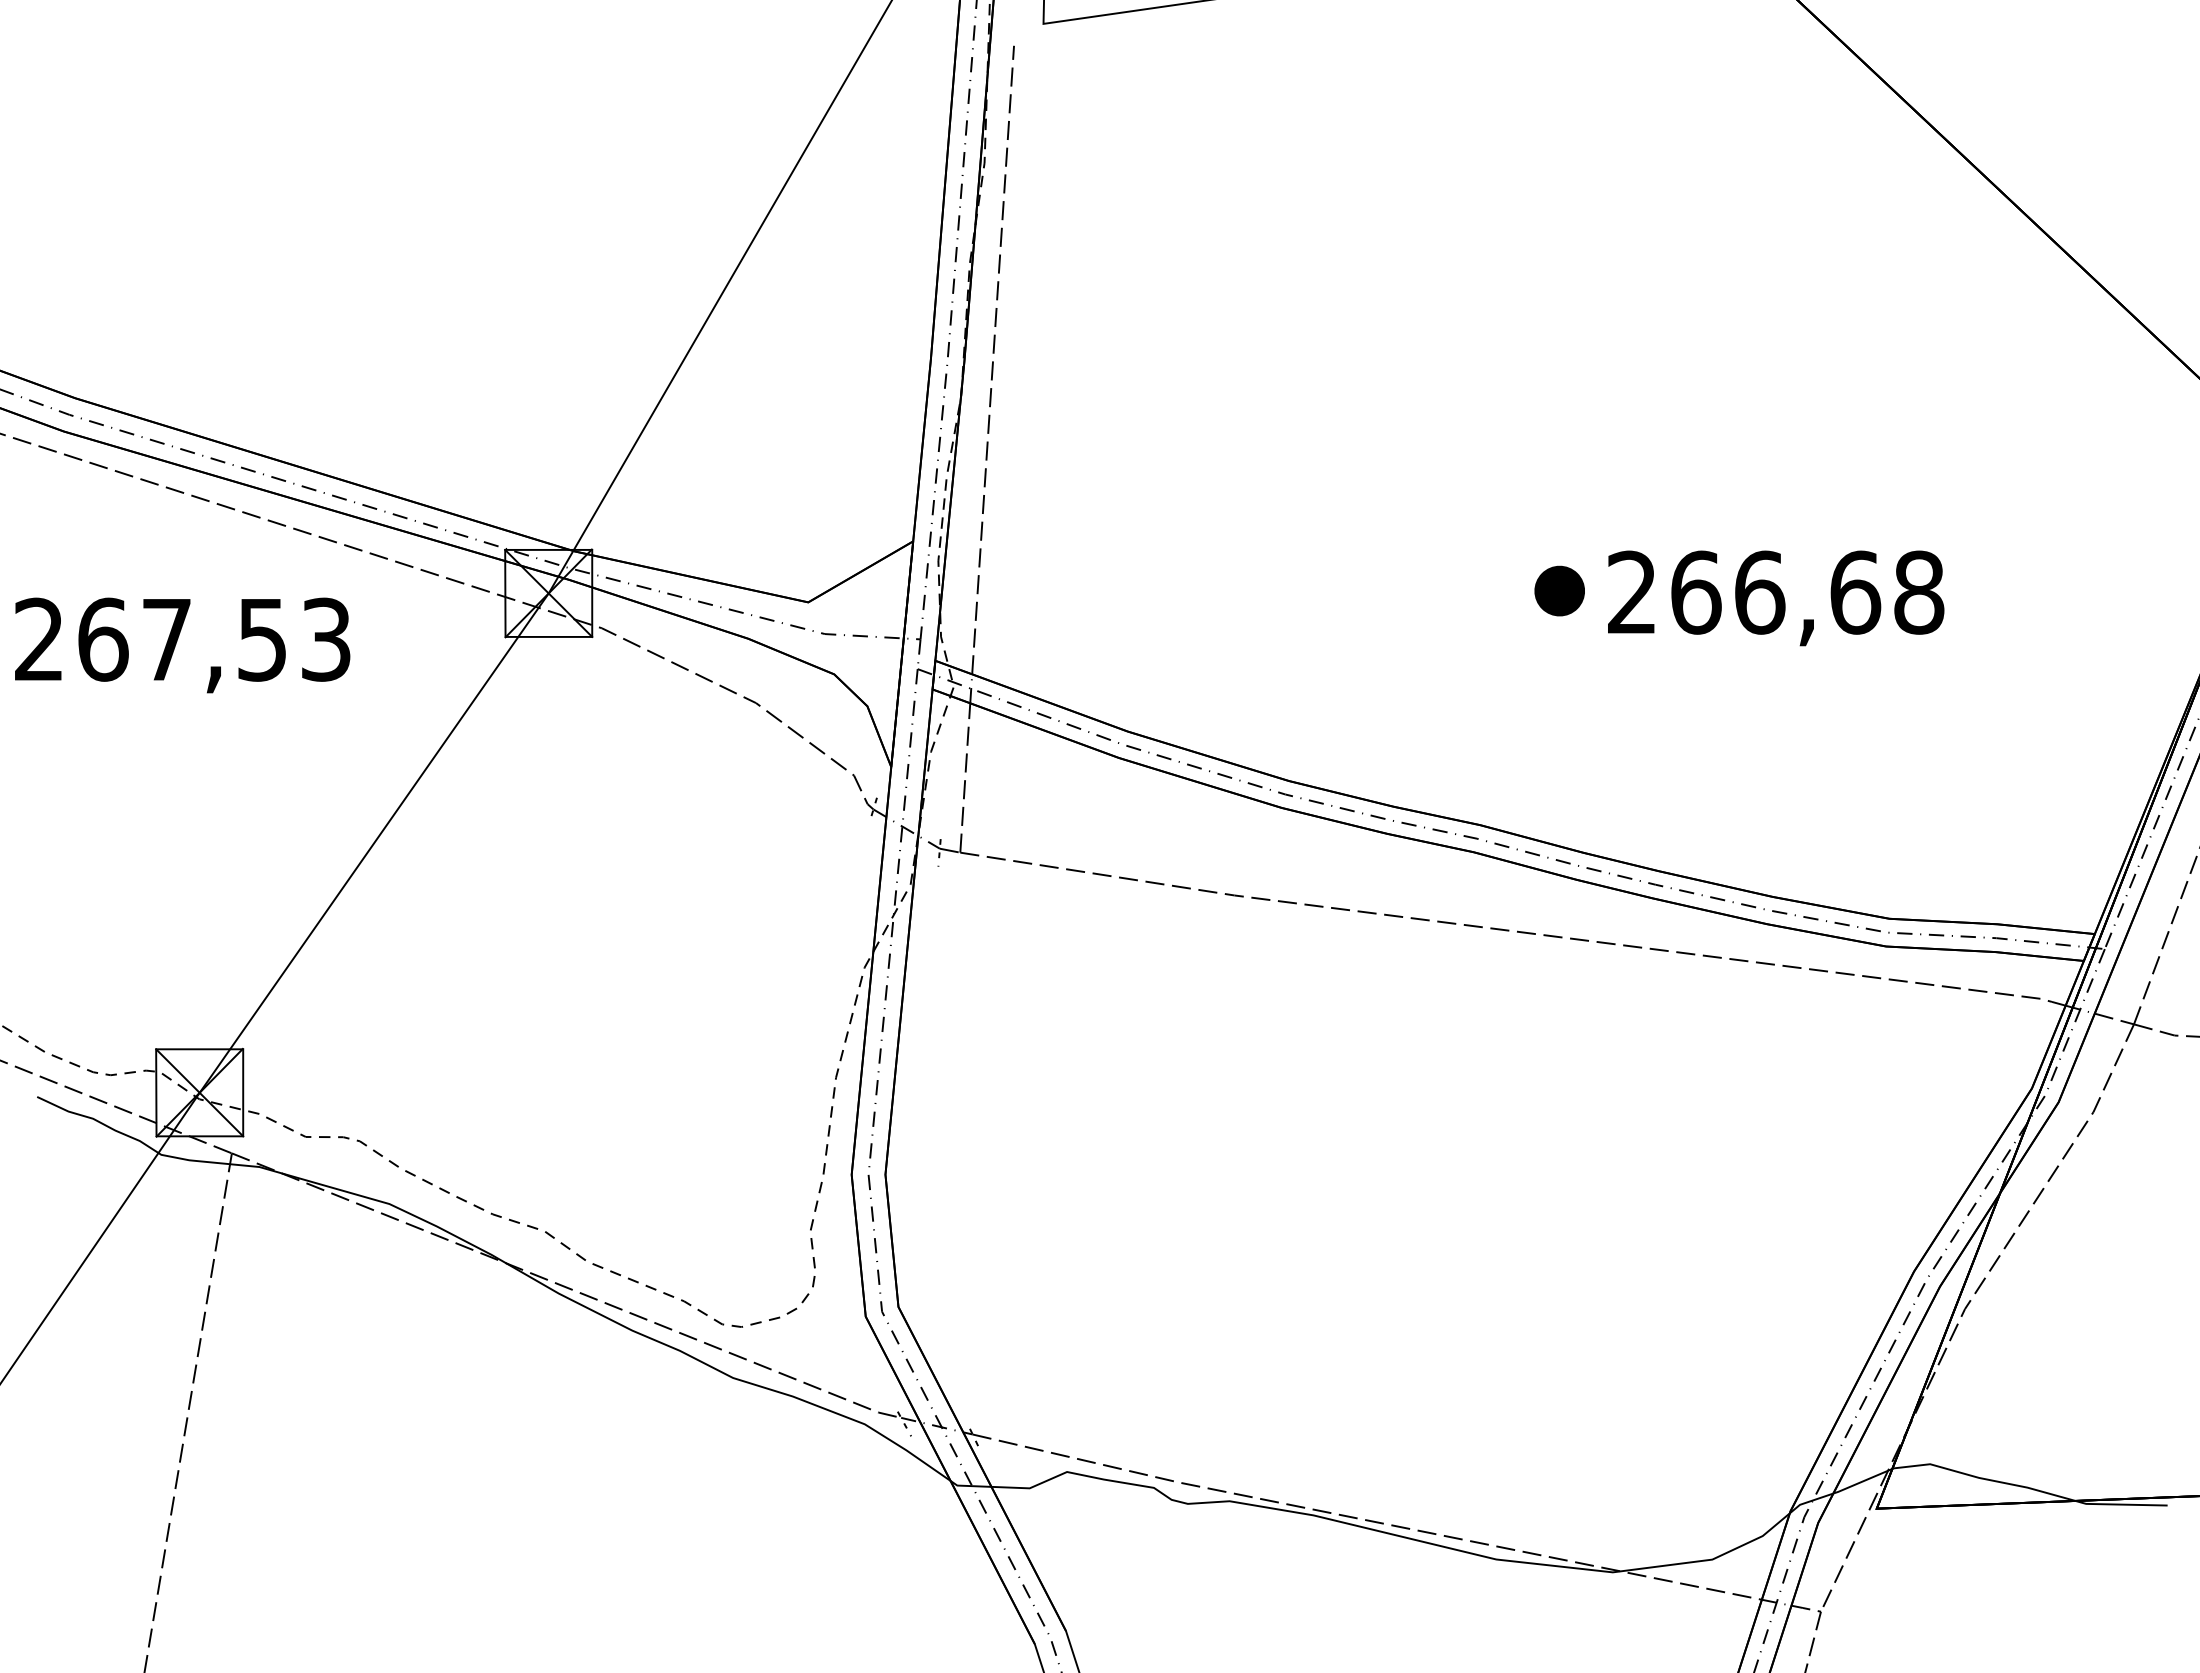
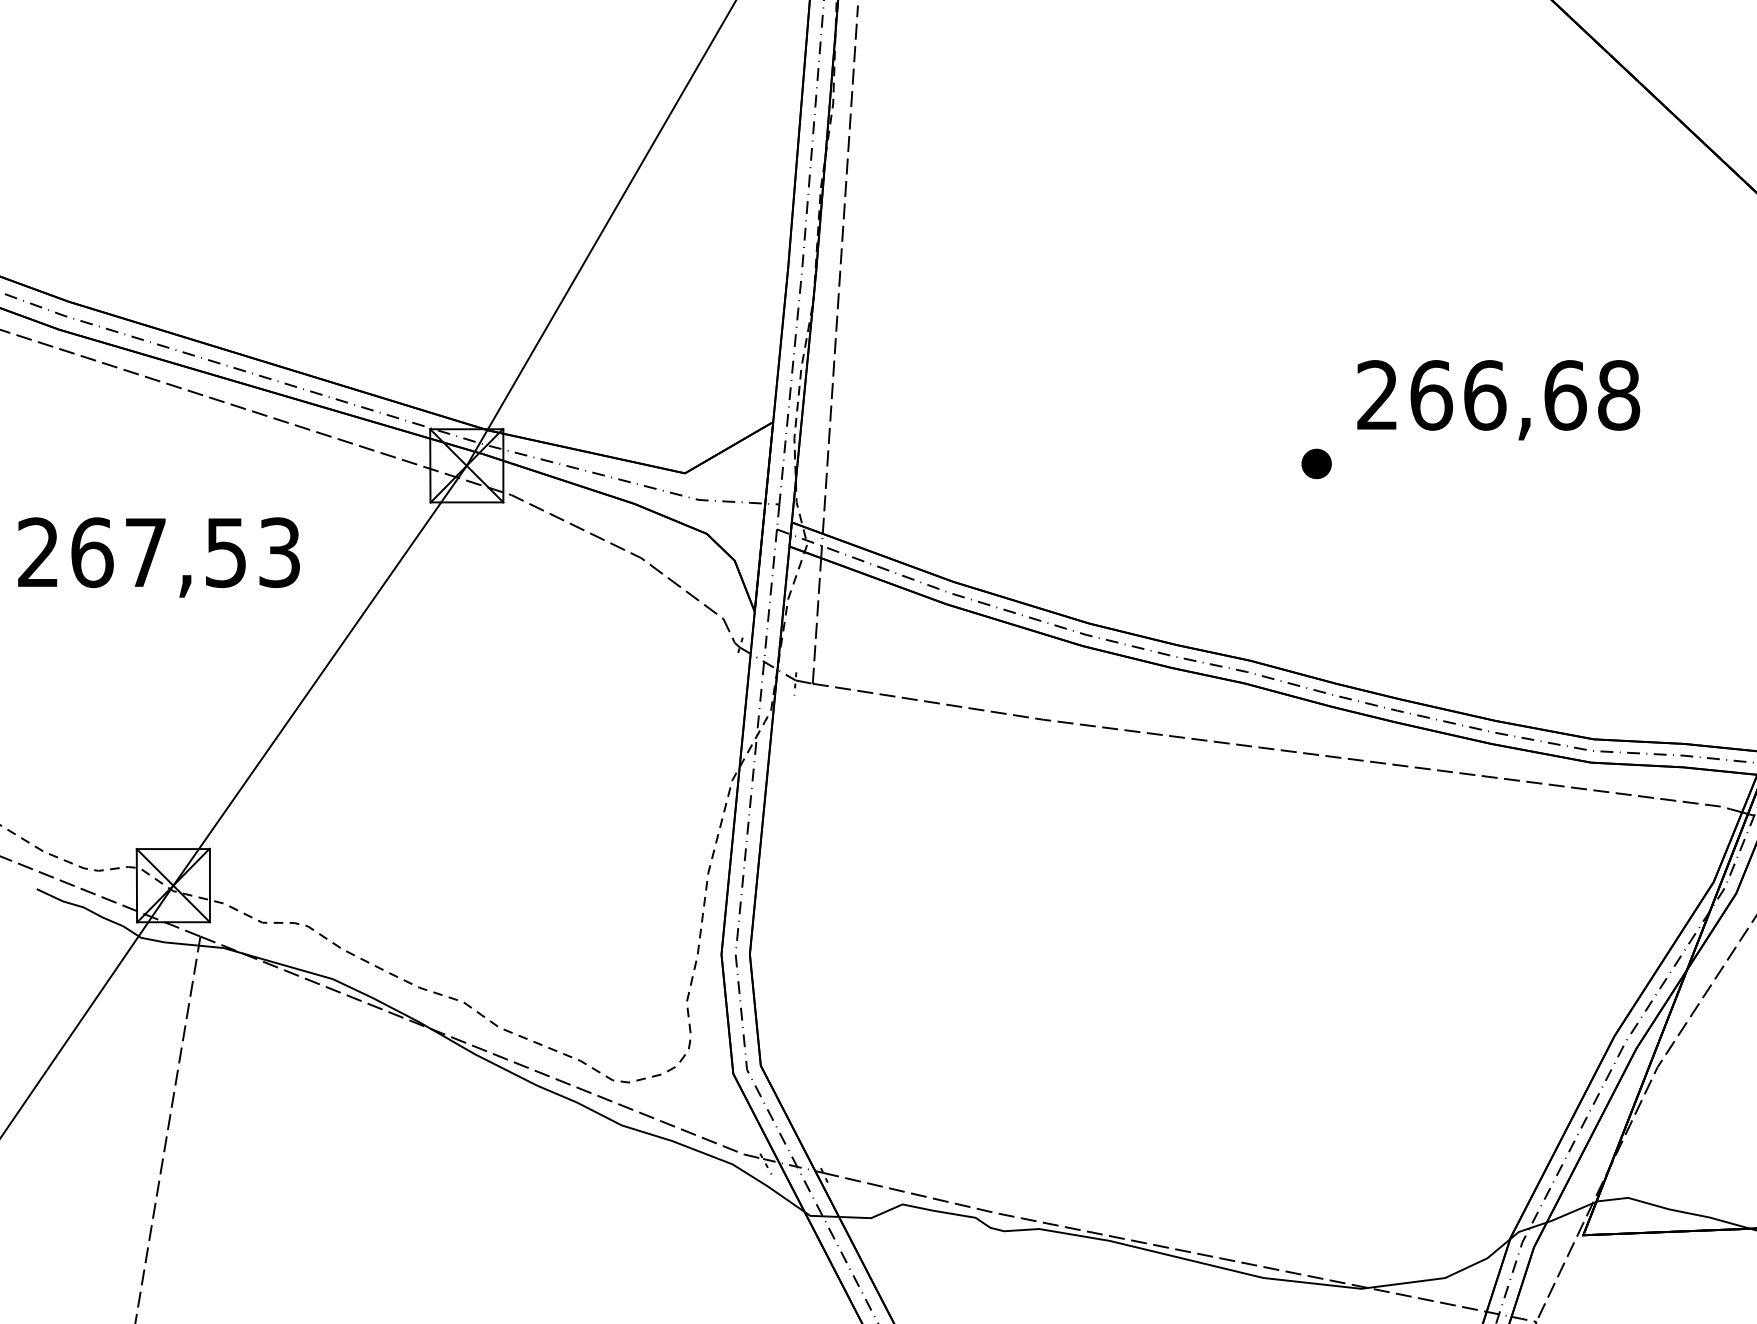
part: (1559, 591) -> (1316, 464), size x0.71
text: (1776, 598) -> (1498, 400), moved
text: (182, 645) -> (158, 557), moved

